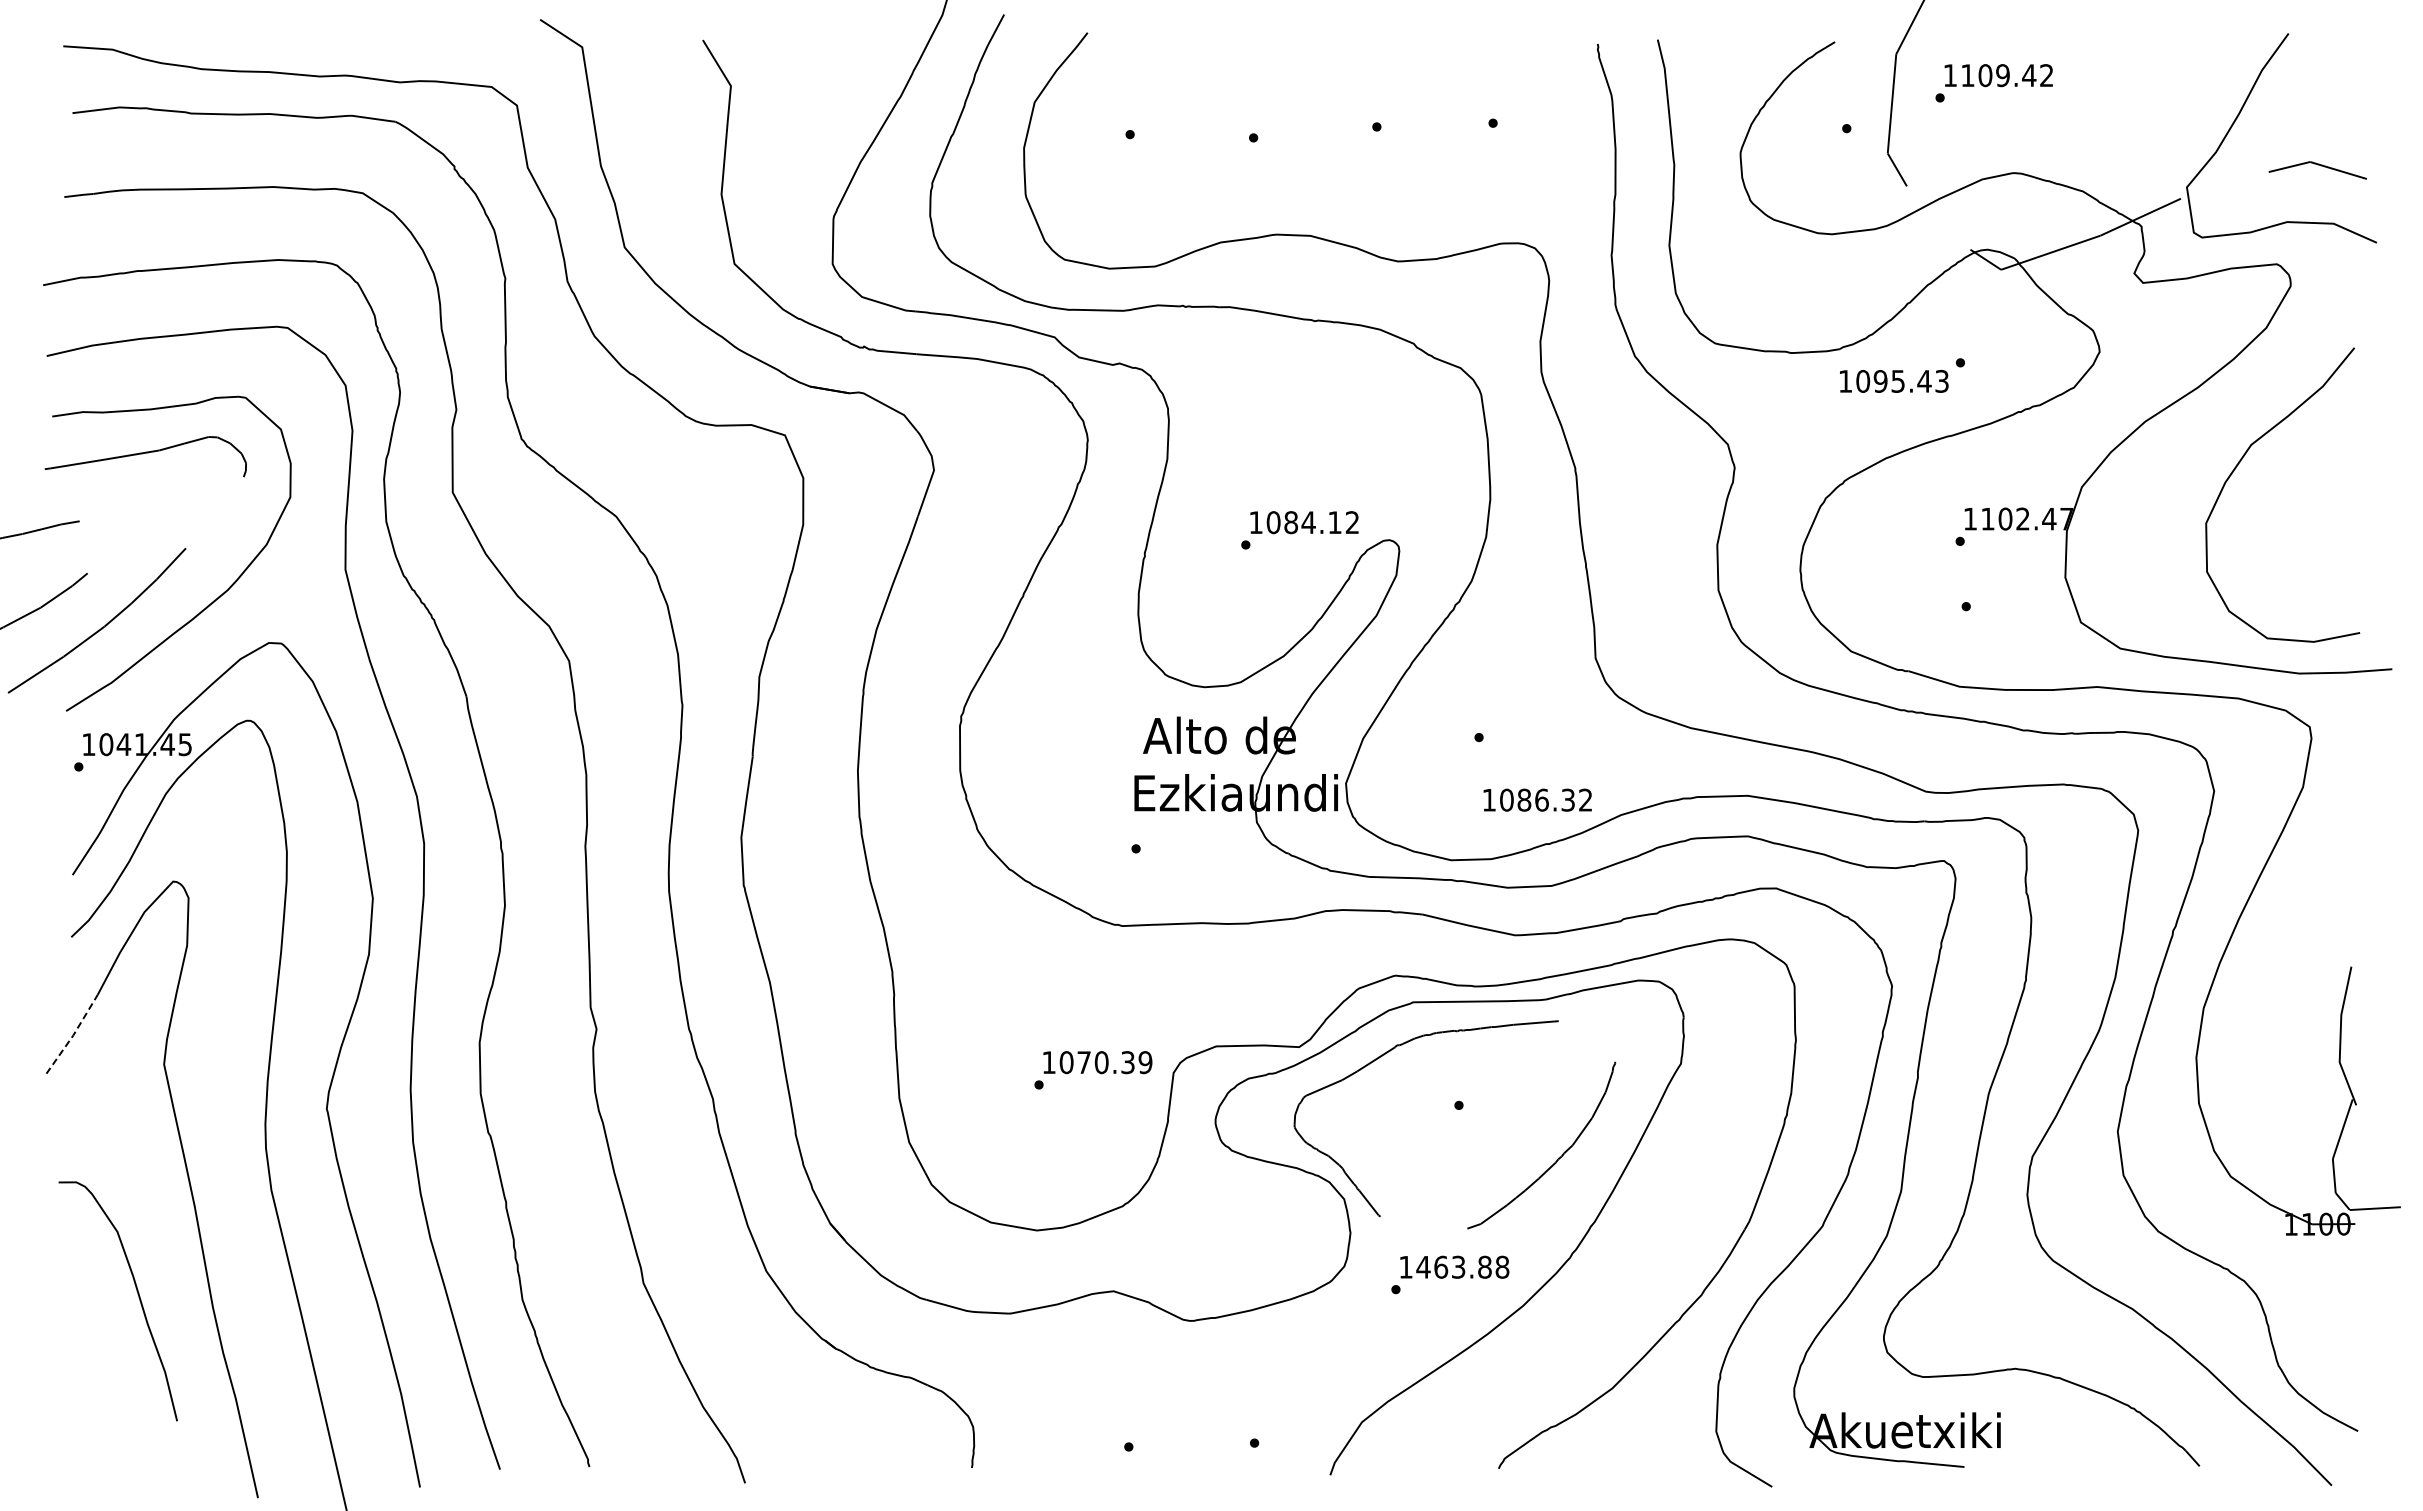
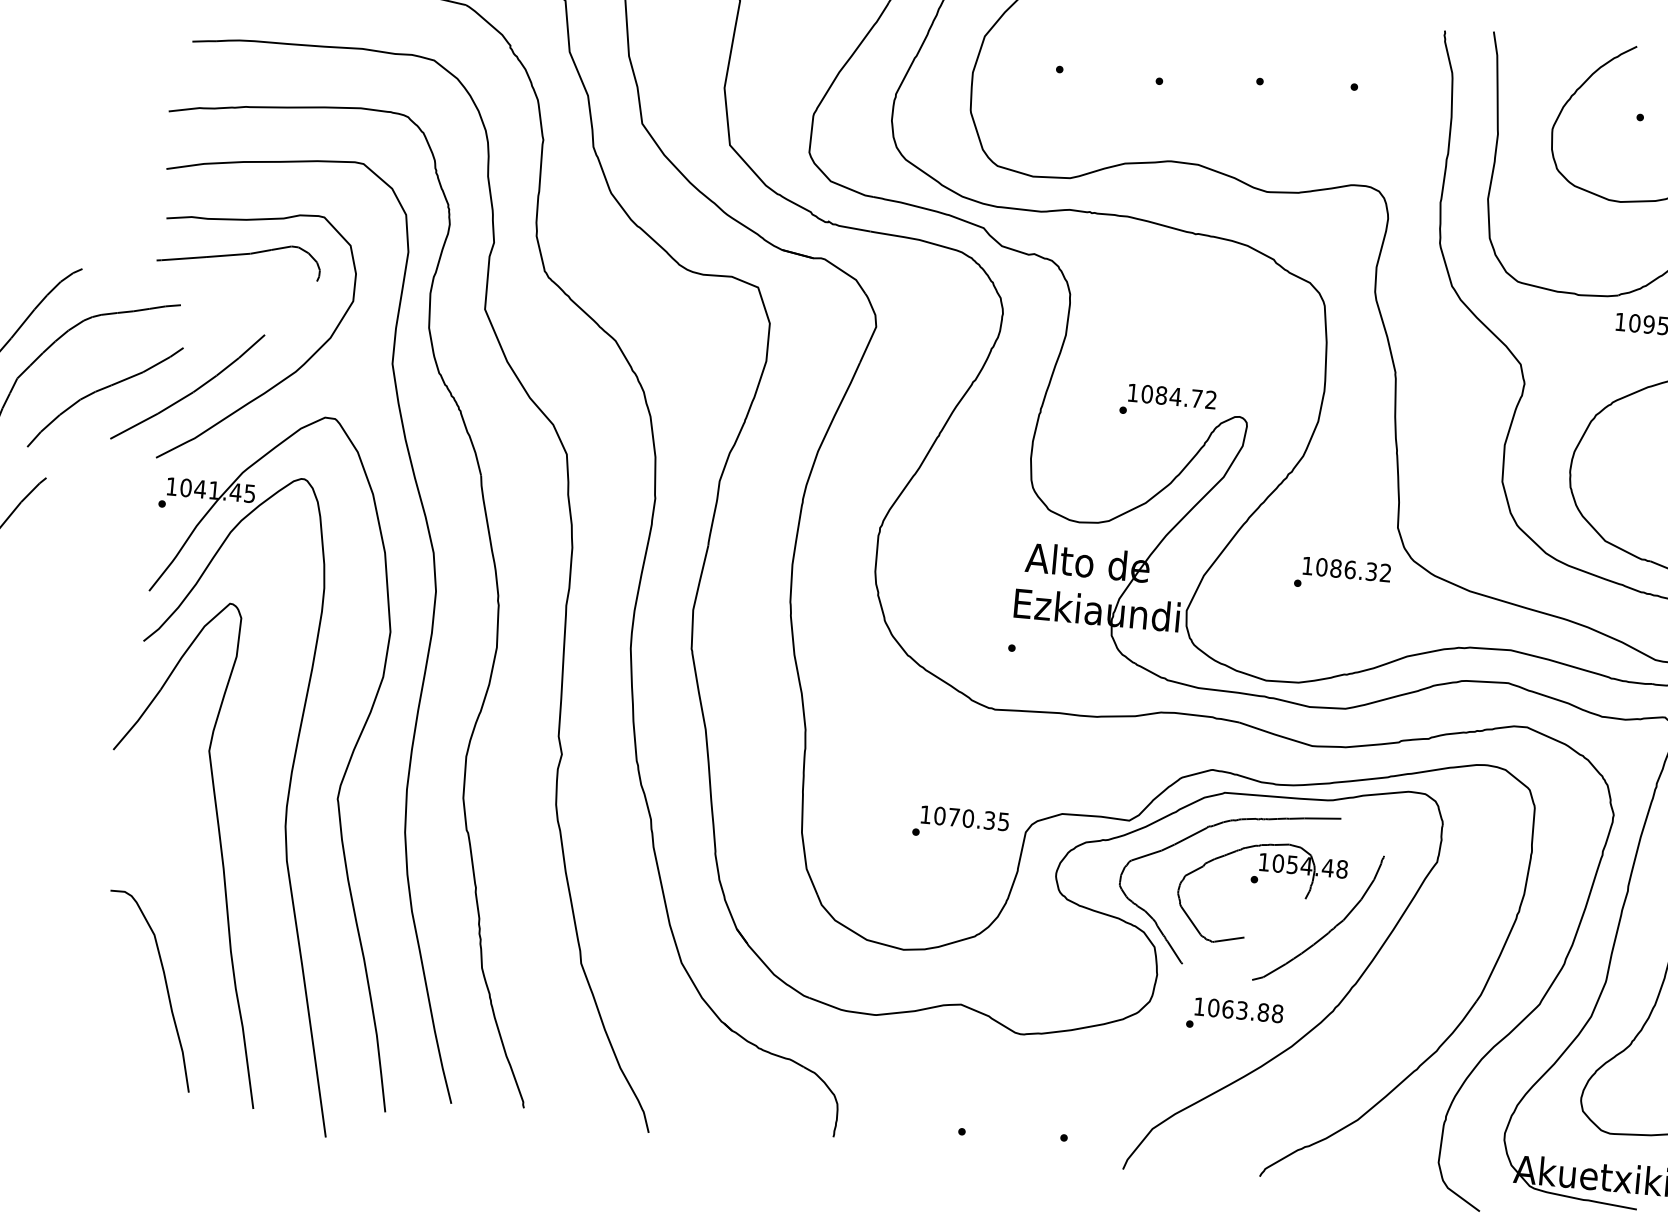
text: (1334, 522) -> (1196, 398), 1084.12 -> 1084.72
text: (1537, 799) -> (1346, 568), moved
line: (73, 1035) -> (138, 720), dashed -> solid
text: (1145, 1062) -> (1003, 821), 1070.39 -> 1070.35
part: (1469, 1094) -> (1263, 871), added
text: (1423, 1266) -> (1213, 1007), 1463.88 -> 1063.88
curve: (137, 1294) -> (166, 987), moved

